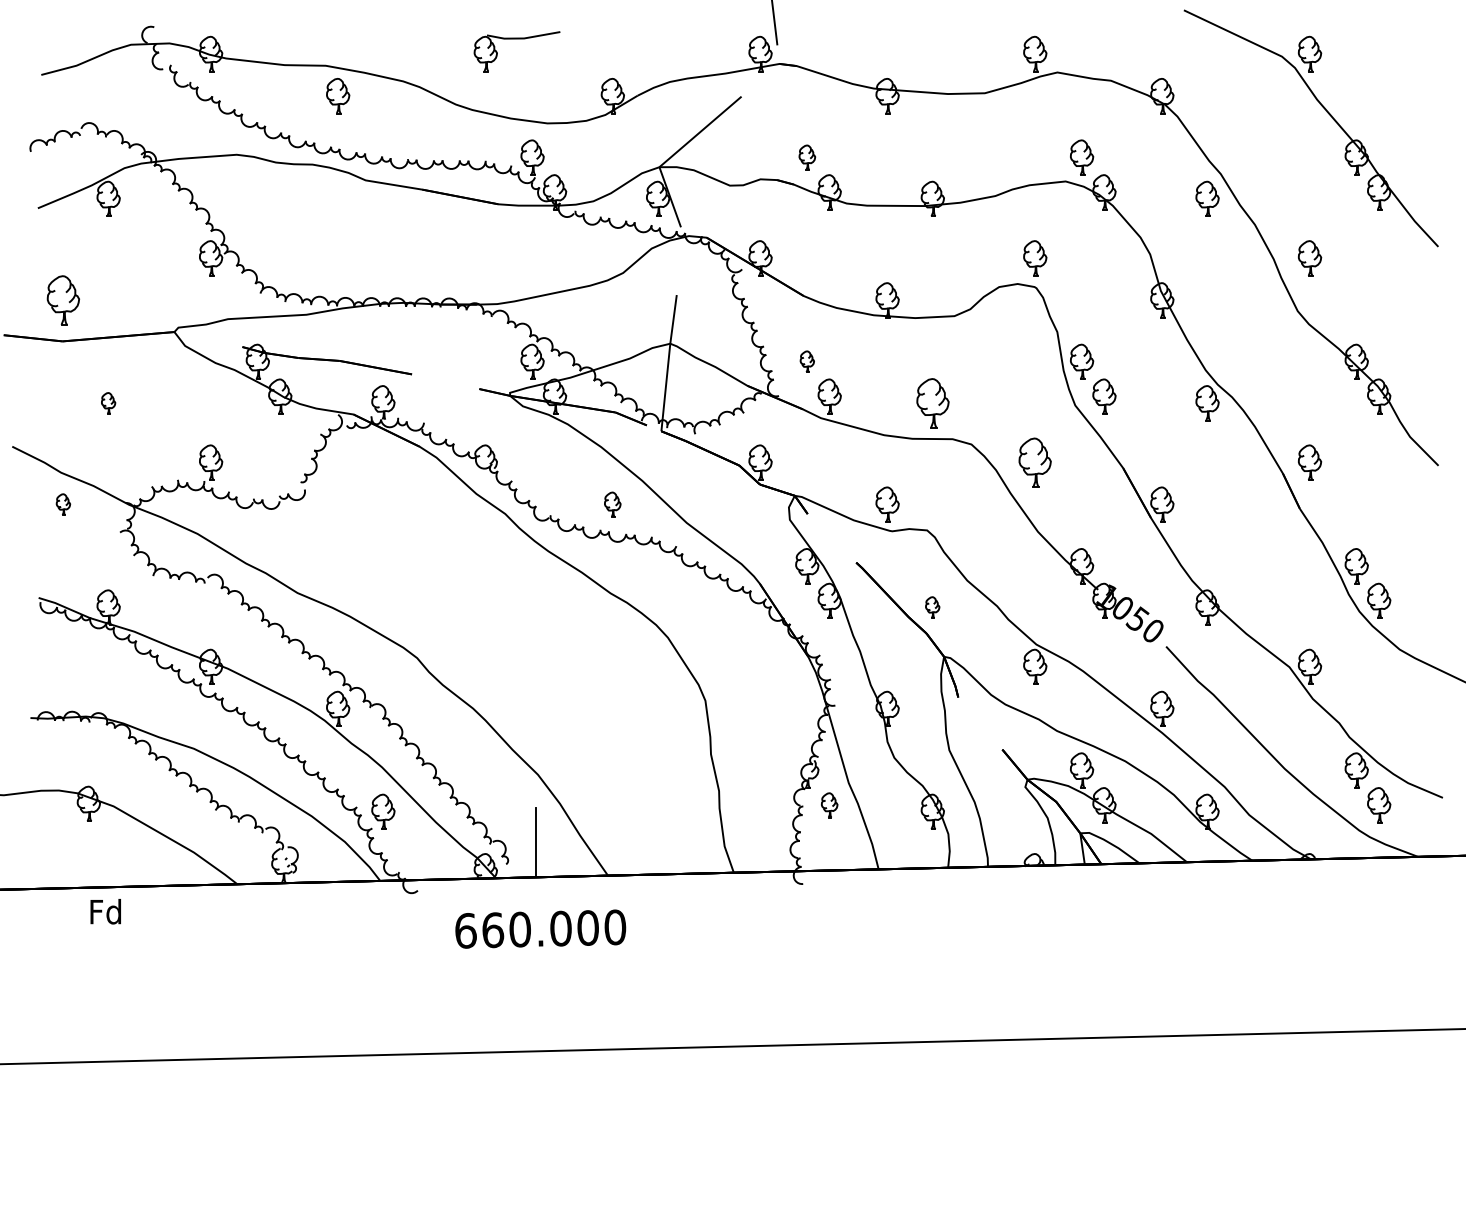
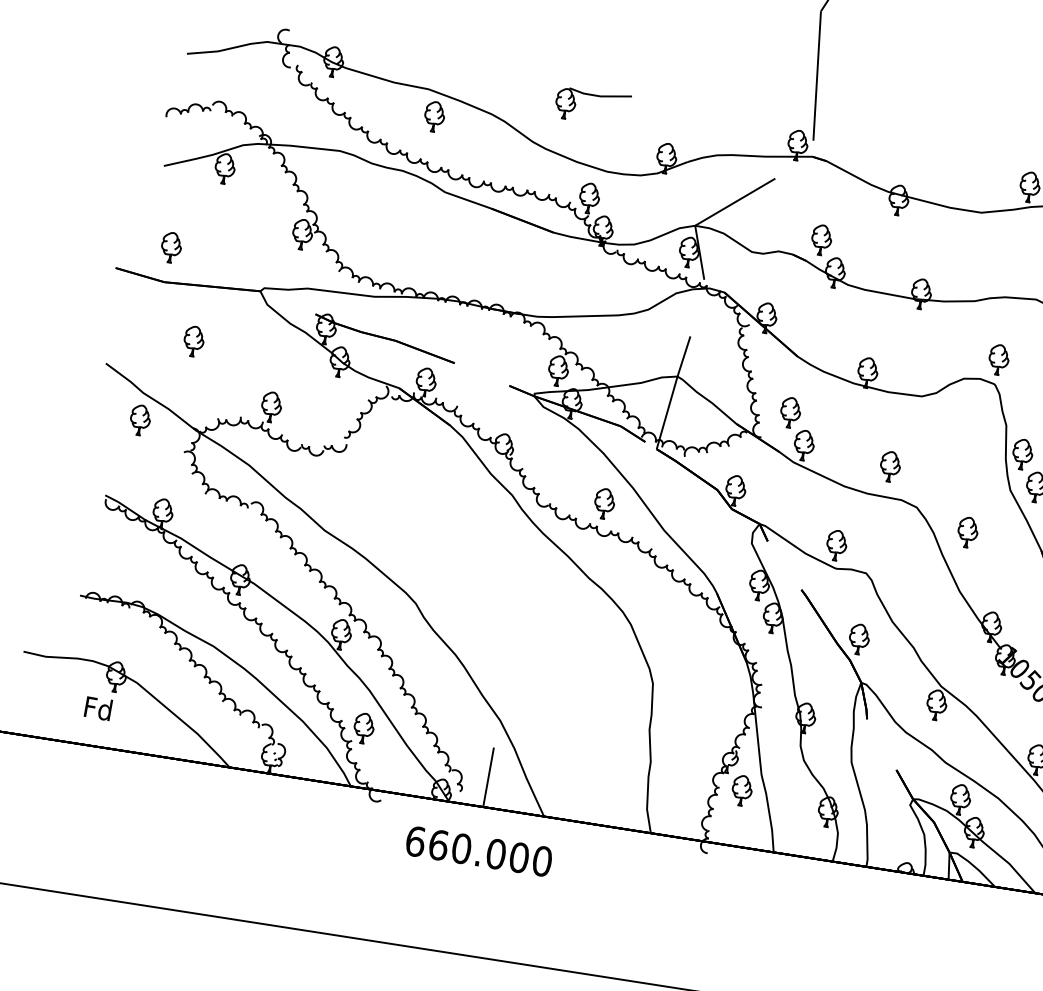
part: (807, 157) -> (821, 240), size x1.43
part: (63, 300) -> (171, 247), size x0.71
part: (807, 361) -> (790, 412), size x1.67
part: (108, 403) -> (193, 341), size x1.67
part: (932, 403) -> (890, 466), size x0.71
part: (1035, 462) -> (968, 532), size x0.71
part: (63, 504) -> (140, 420), size x1.67
part: (612, 504) -> (604, 503), size x1.43
part: (932, 607) -> (859, 639), size x1.67
part: (829, 805) -> (741, 790), size x1.43
text: (105, 911) -> (98, 708), moved

